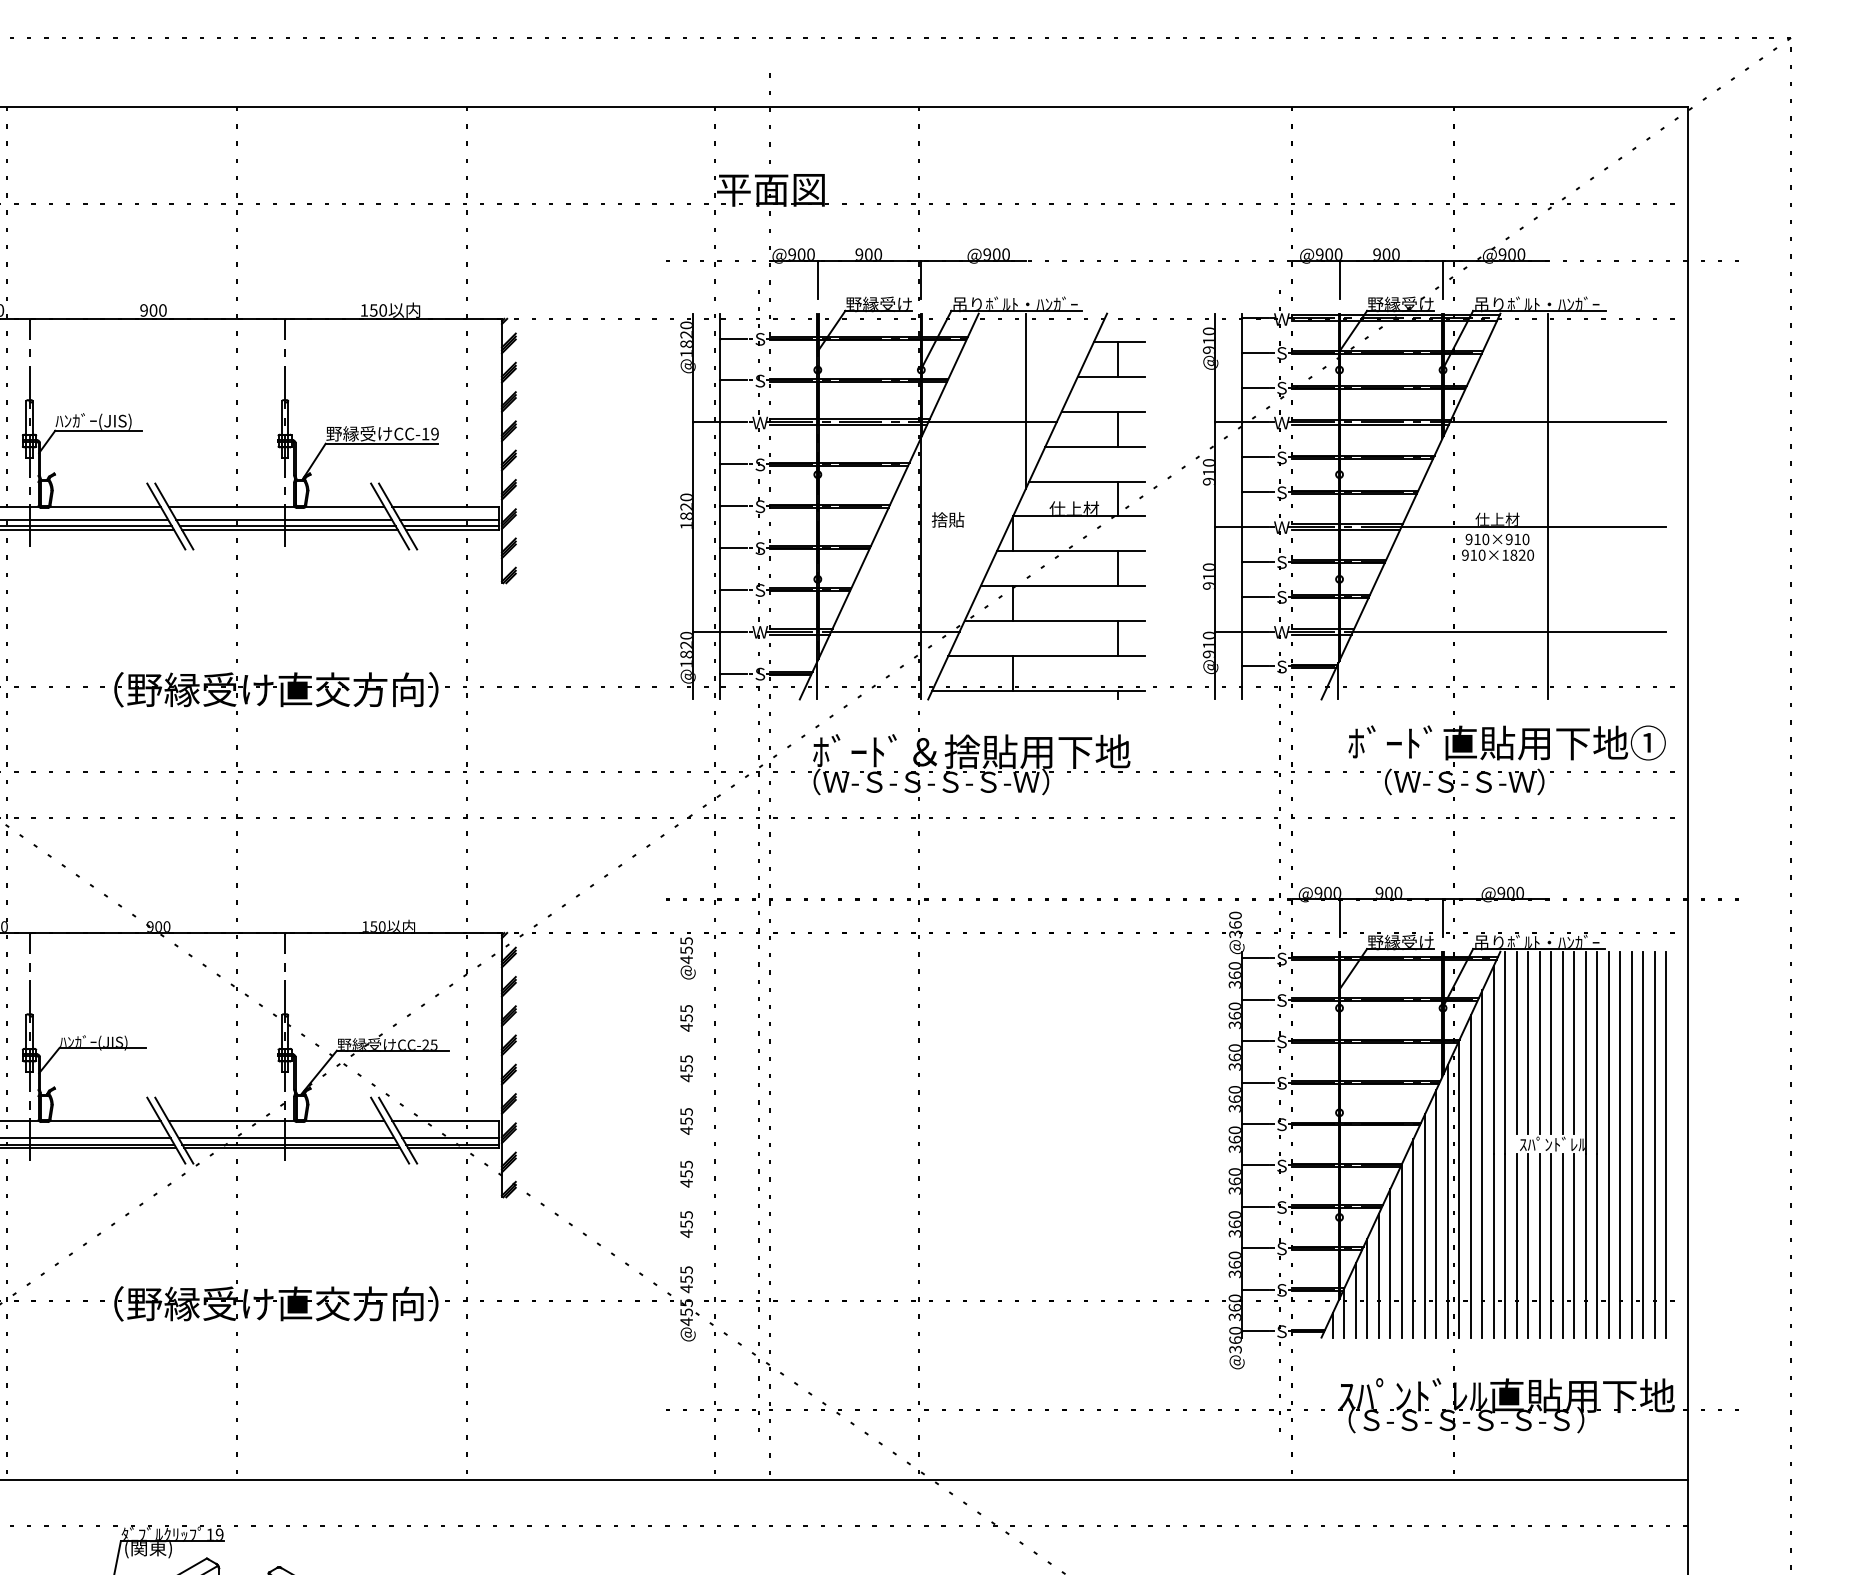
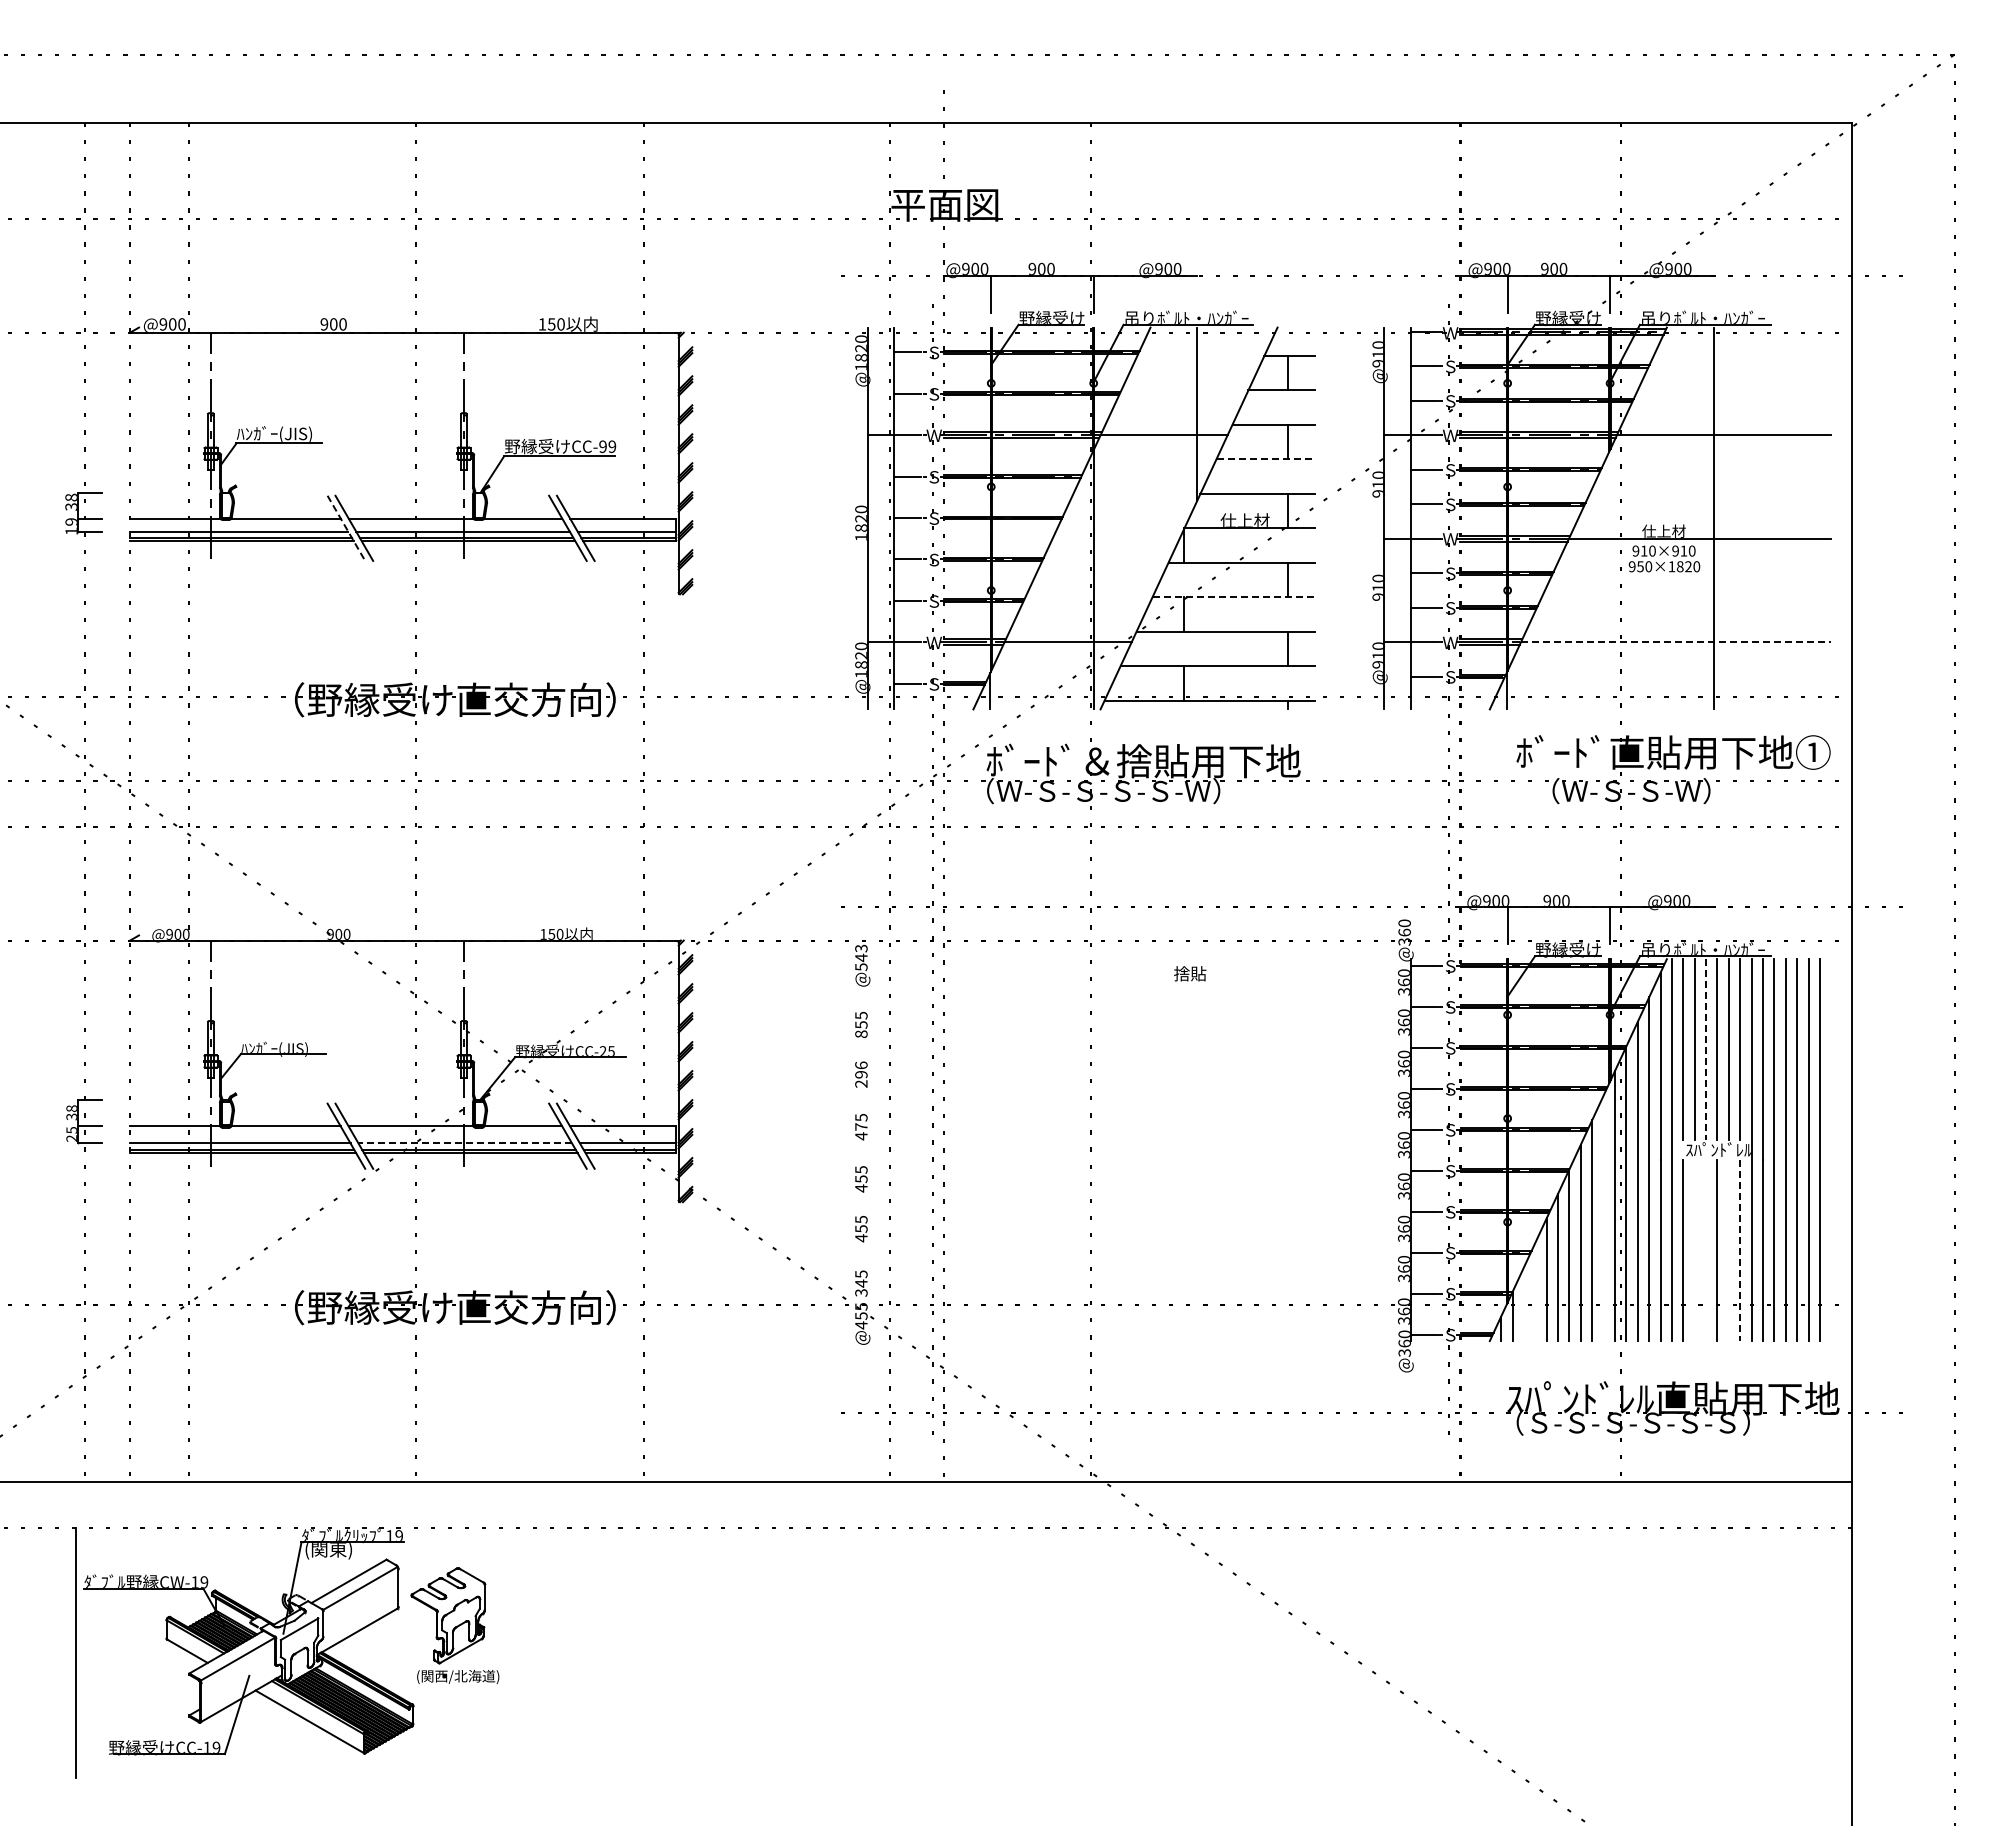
text: (425, 433) -> (602, 446), CC-19 -> CC-99
line: (1095, 446) -> (1266, 459), solid -> dashed
line: (166, 516) -> (346, 528), solid -> dashed
text: (948, 519) -> (1190, 973), moved
text: (1473, 555) -> (1640, 566), 910×1820 -> 950×1820
line: (1063, 586) -> (1234, 597), solid -> dashed
line: (1510, 631) -> (1676, 642), solid -> dashed
text: (686, 950) -> (861, 957), @455 -> @543
text: (686, 1027) -> (861, 1034), 455 -> 855
line: (1540, 1043) -> (1706, 1049), solid -> dashed
text: (686, 1068) -> (861, 1074), 455 -> 296
text: (686, 1120) -> (861, 1126), 455 -> 475
line: (286, 1138) -> (465, 1143), solid -> dashed
line: (1666, 1145) -> (1831, 1150), removed
line: (1436, 1213) -> (1603, 1218), removed
line: (1528, 1246) -> (1694, 1250), removed
line: (1540, 1246) -> (1706, 1250), removed
line: (1562, 1246) -> (1728, 1250), removed
line: (1574, 1246) -> (1740, 1250), solid -> dashed
text: (686, 1284) -> (861, 1288), 455 -> 345
line: (1367, 1287) -> (1535, 1291), removed
line: (1355, 1300) -> (1523, 1304), removed

